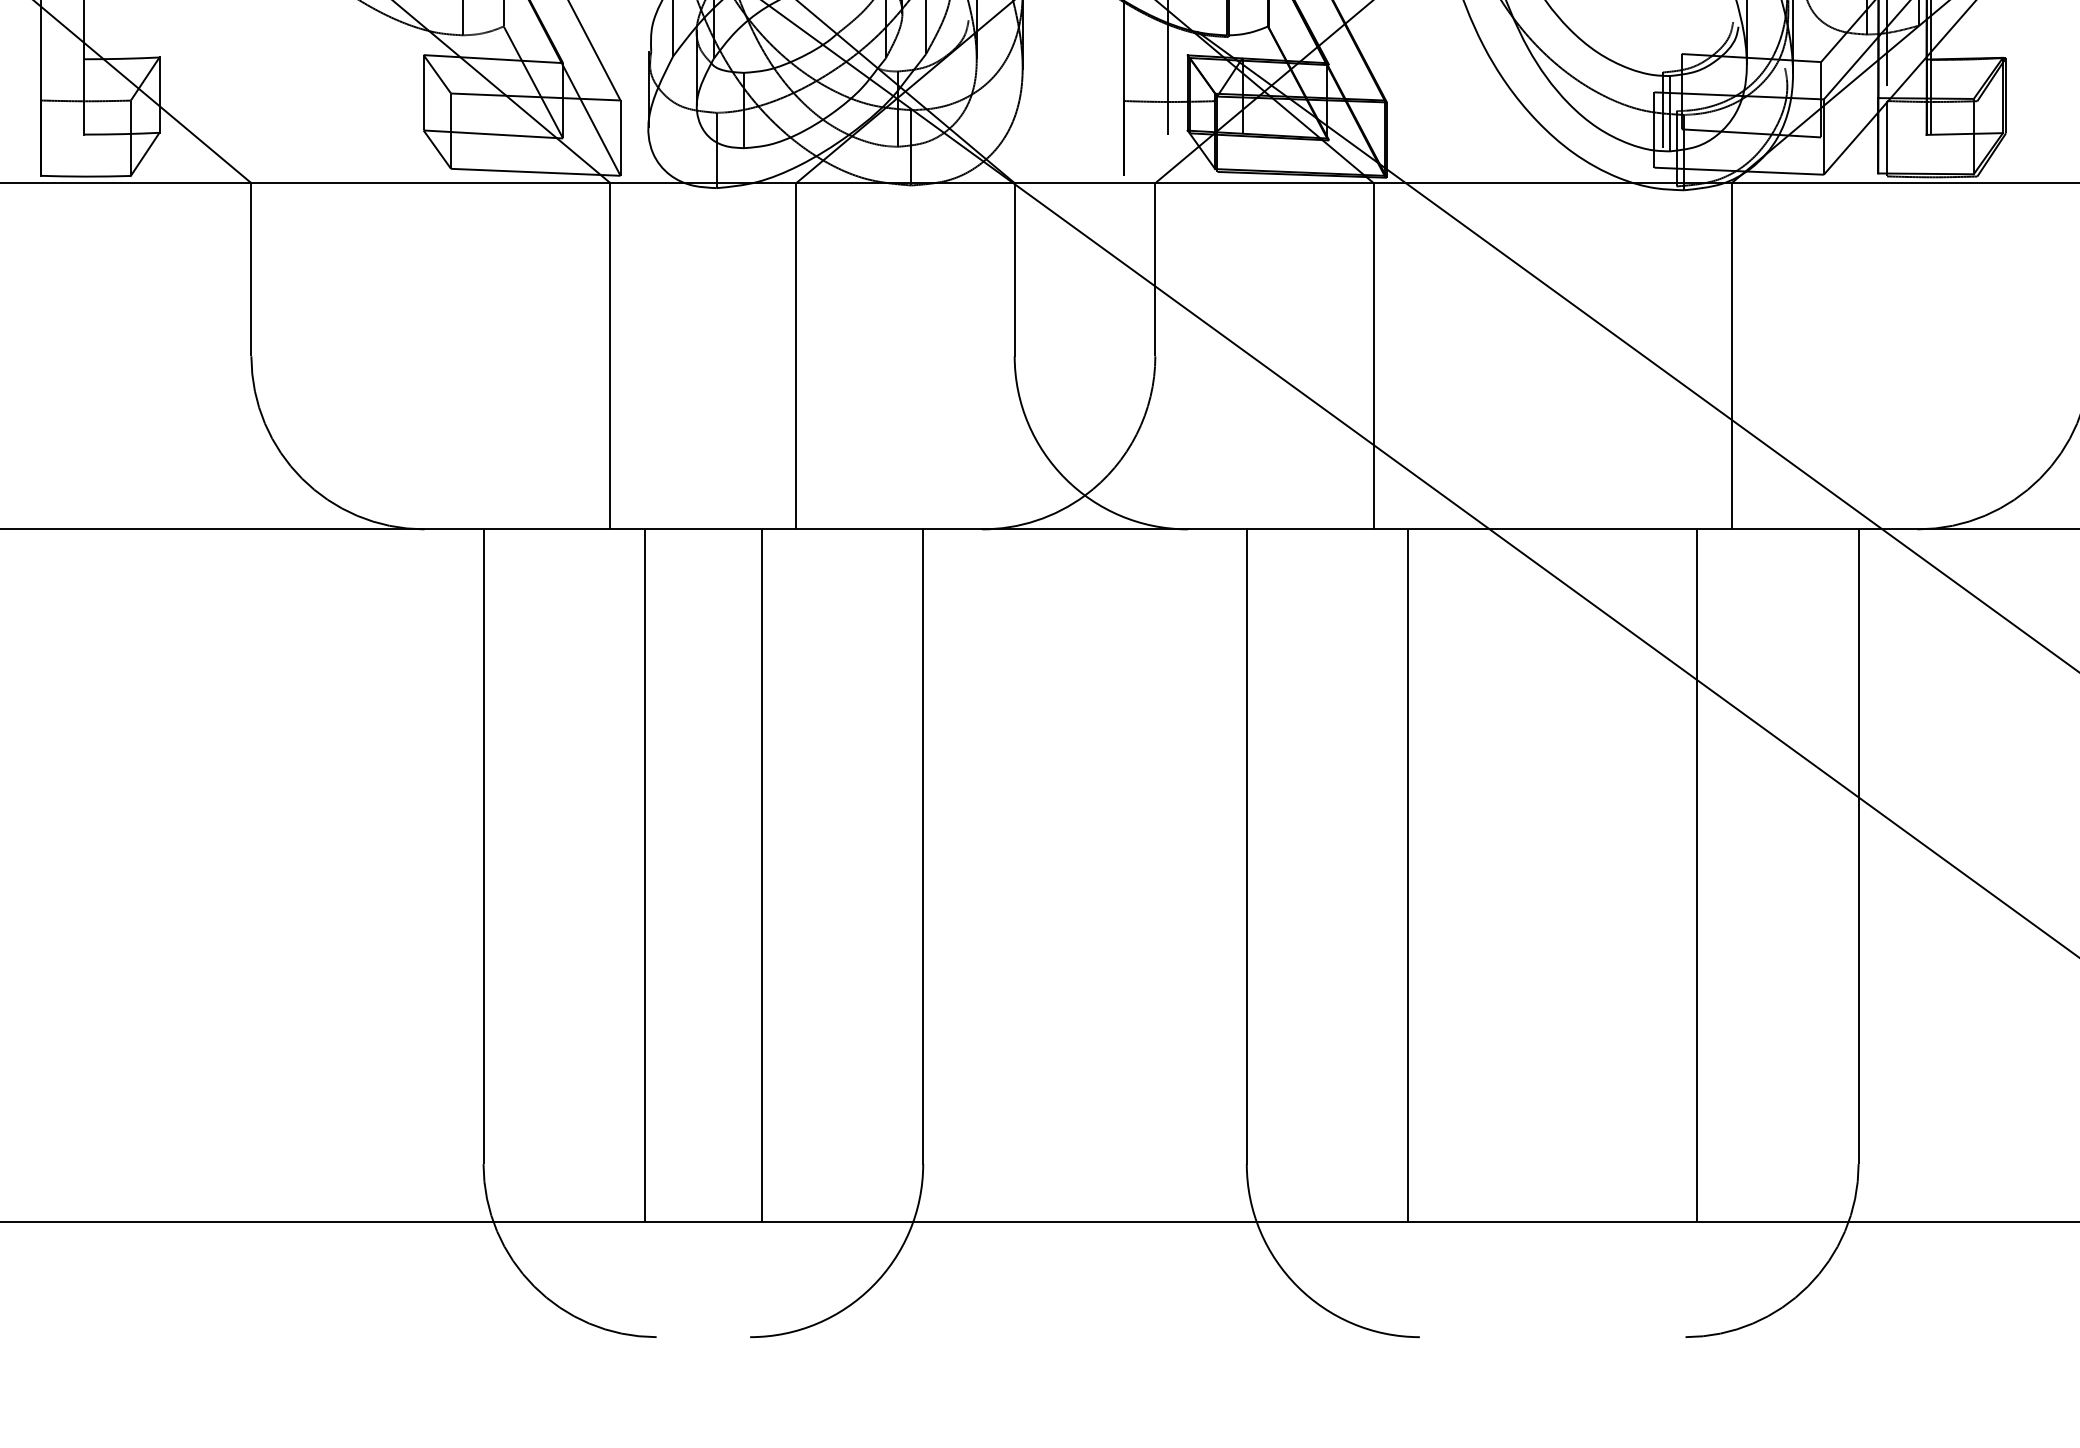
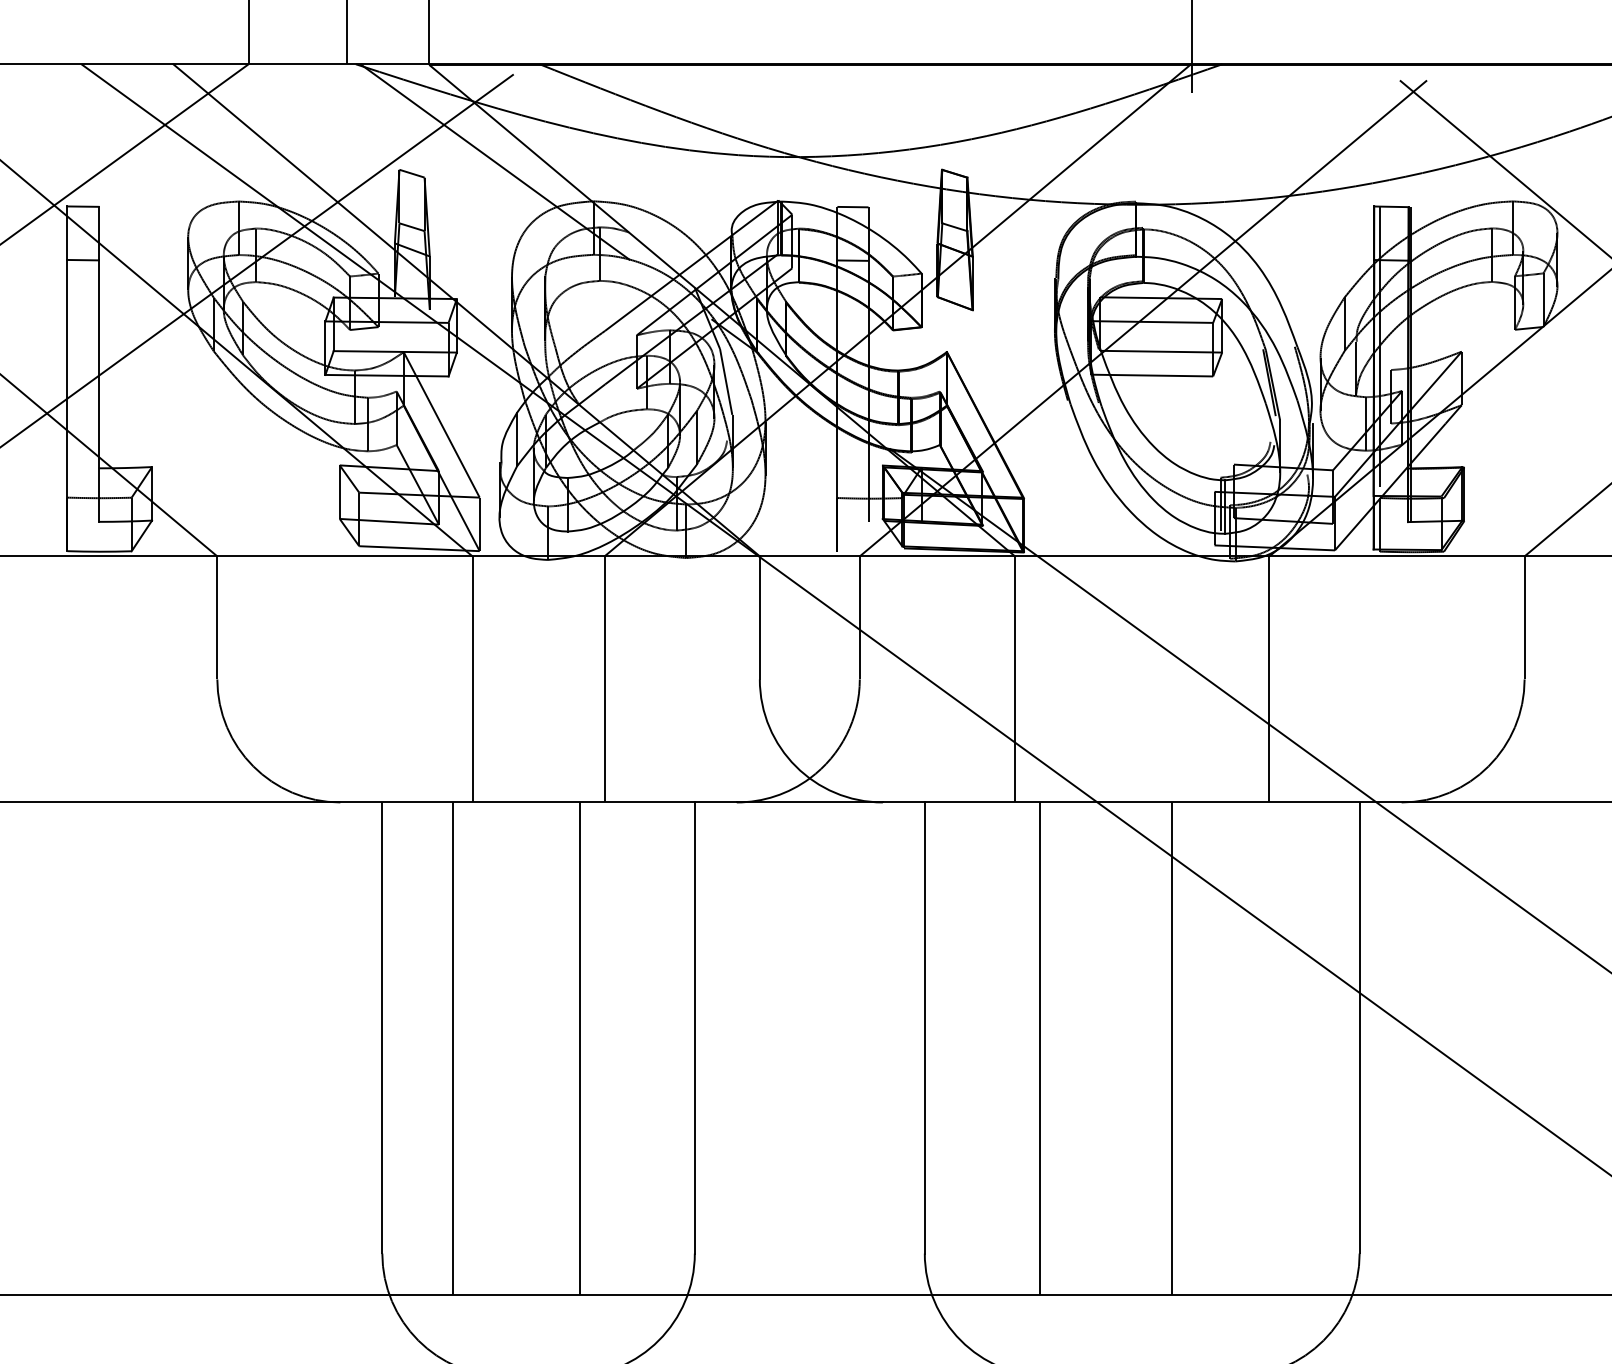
line: (645, 875) -> (453, 1048), moved
line: (1696, 875) -> (1171, 1048), moved

